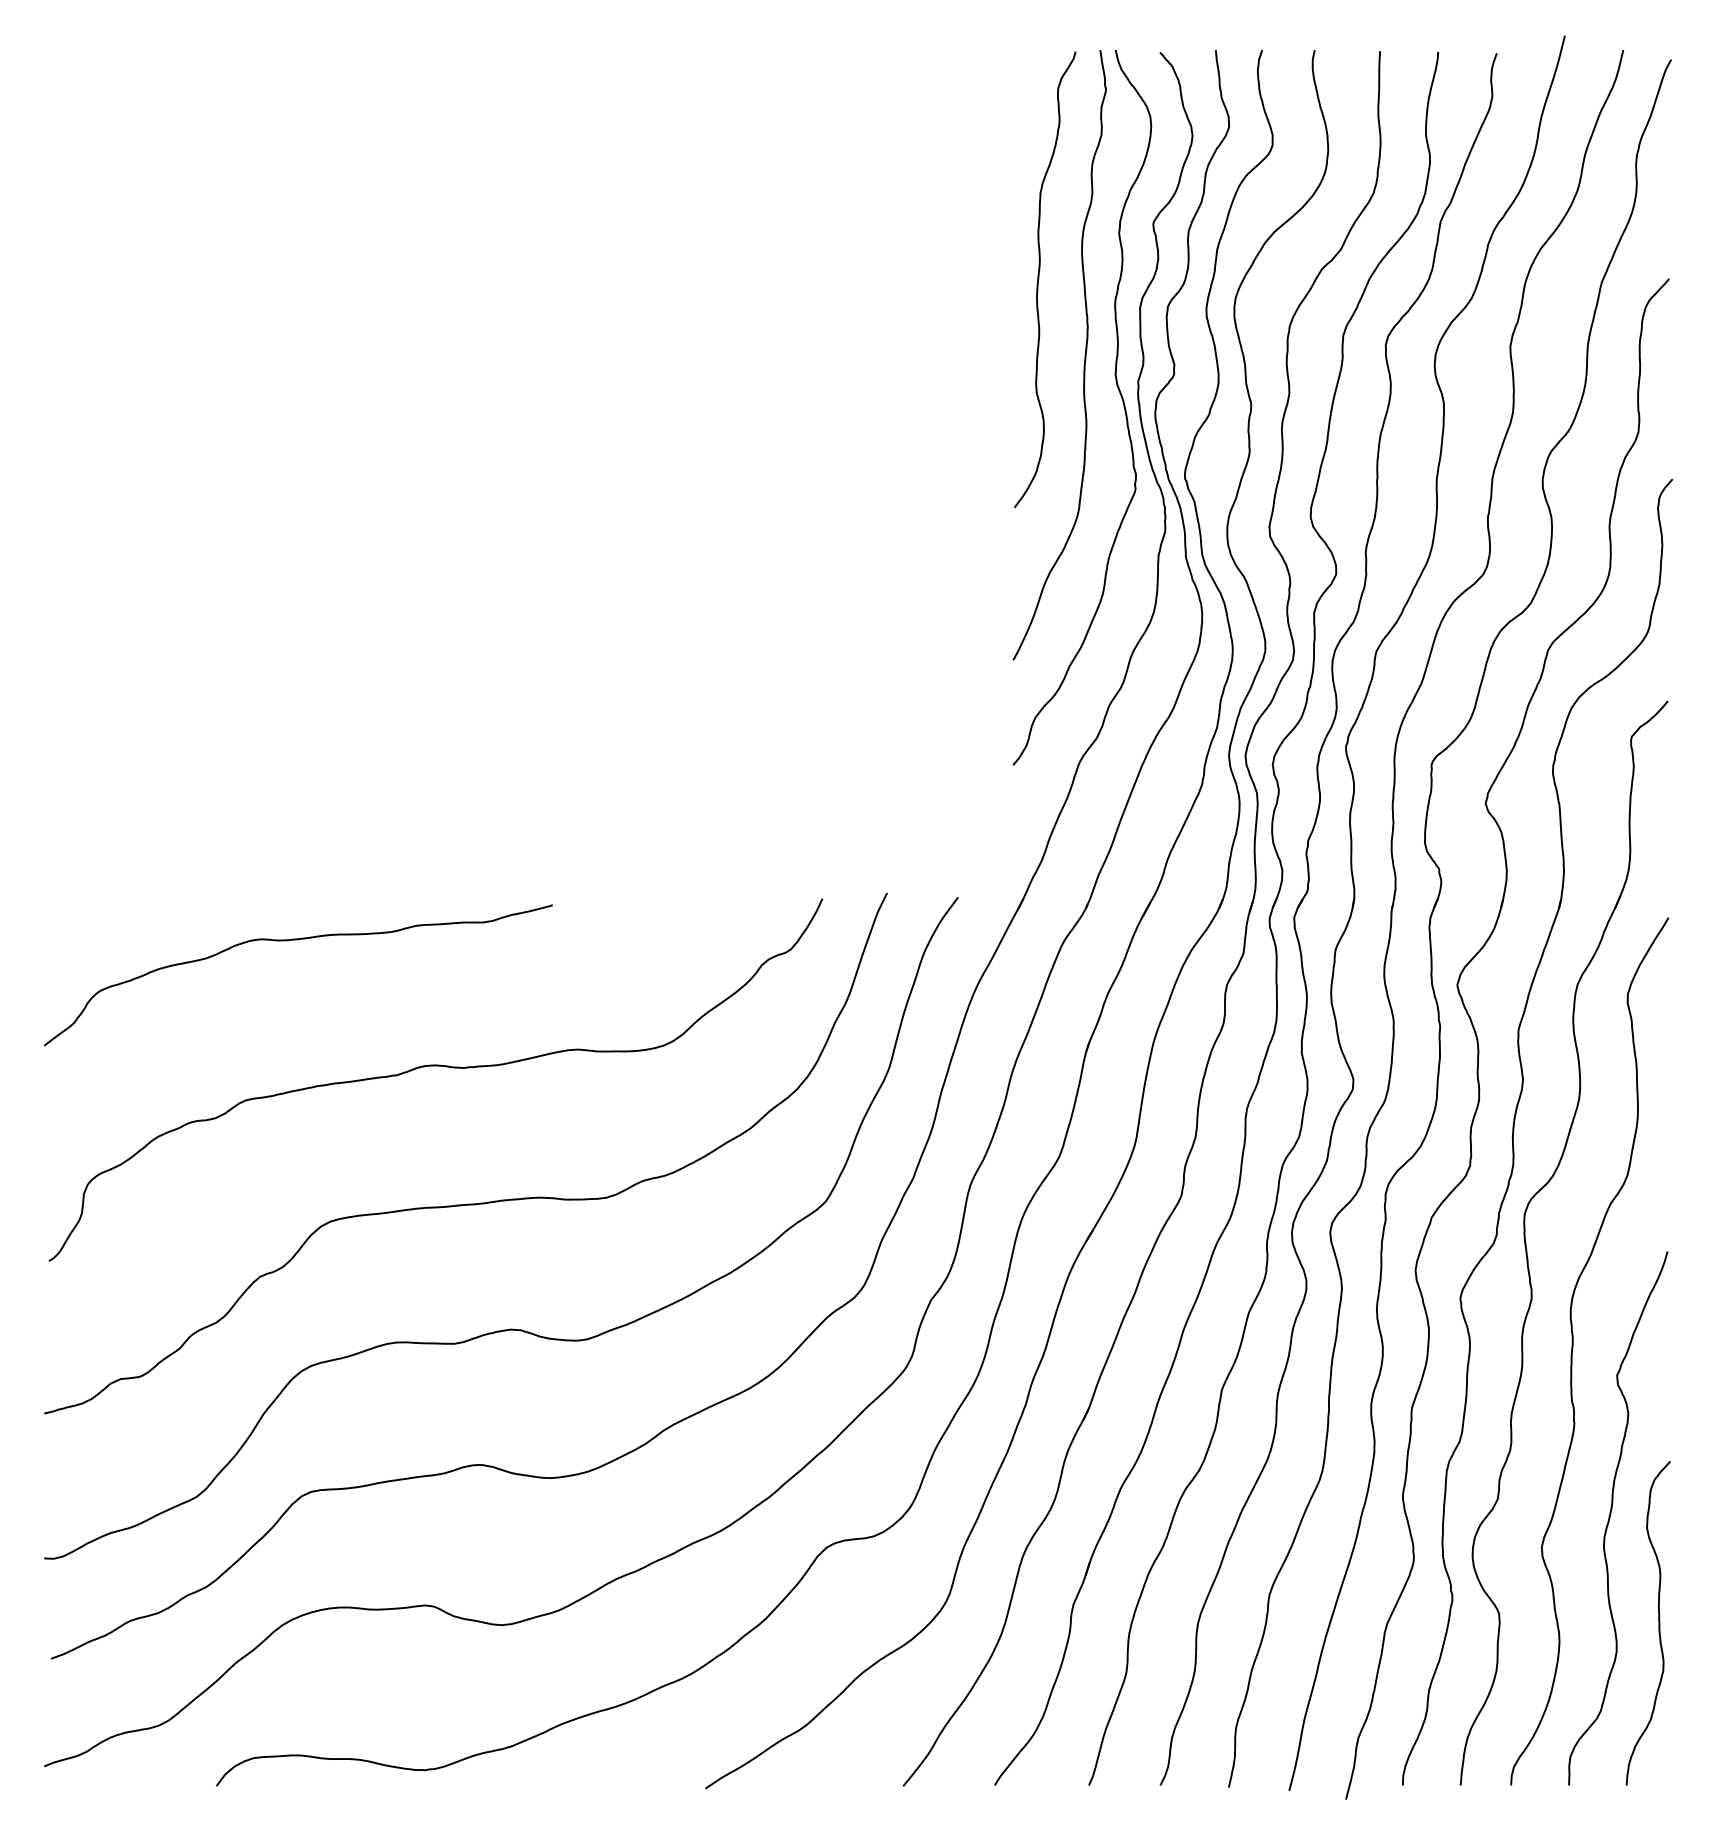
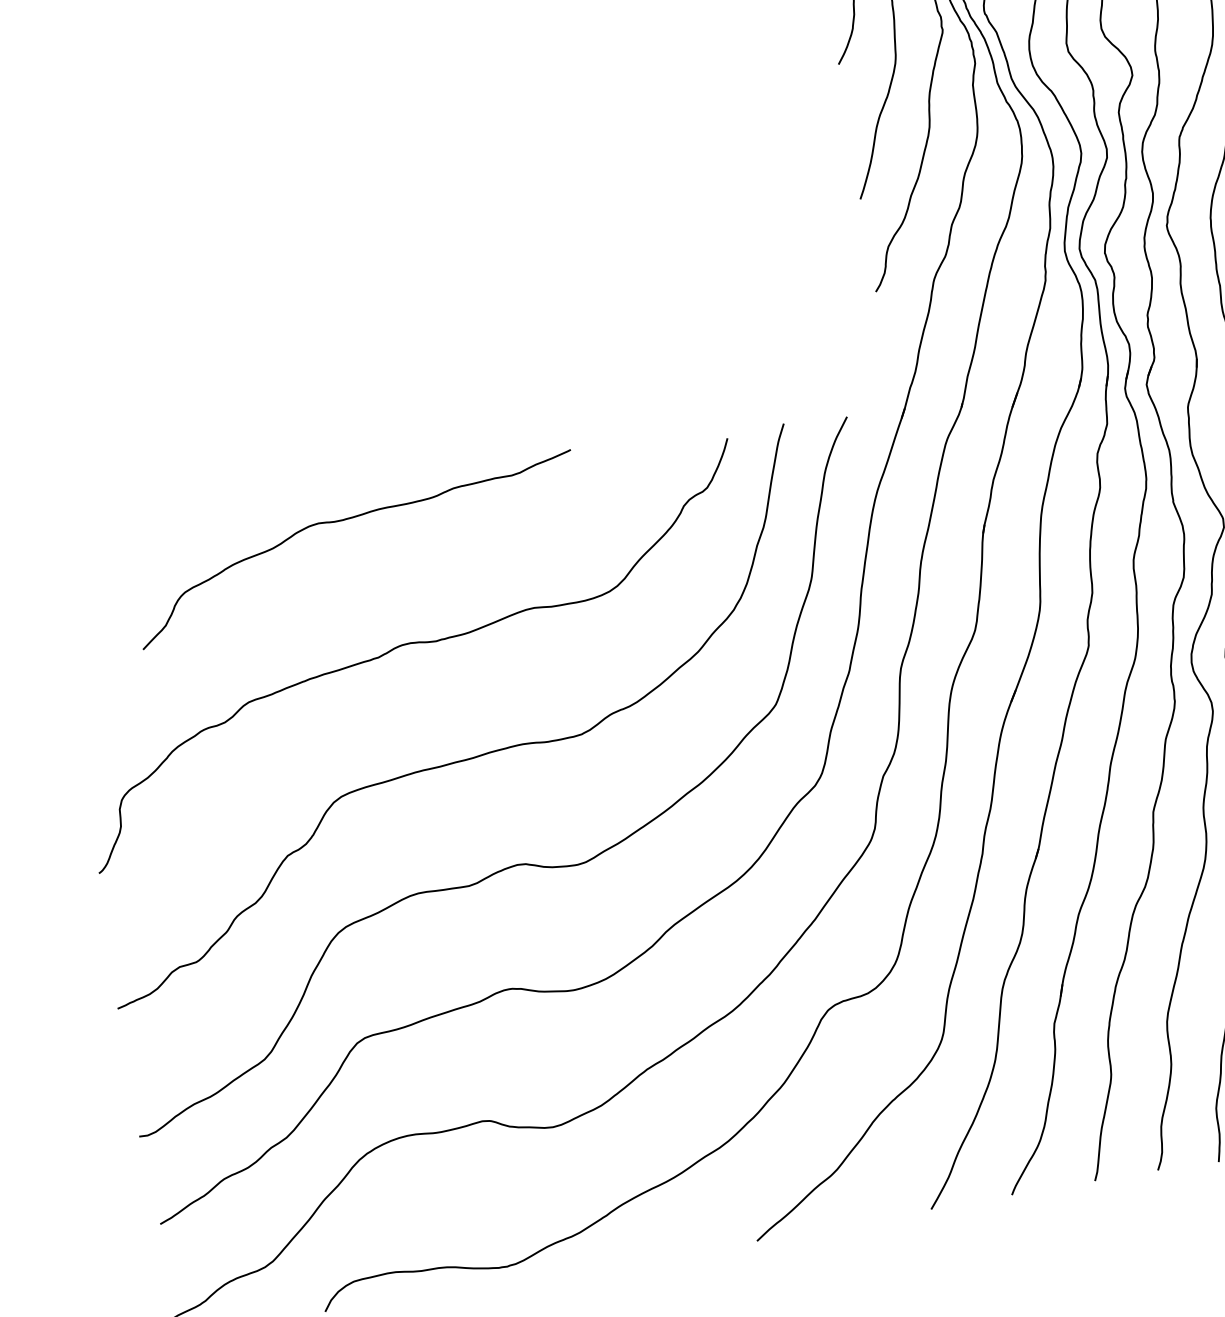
curve: (298, 940) -> (351, 518), moved

